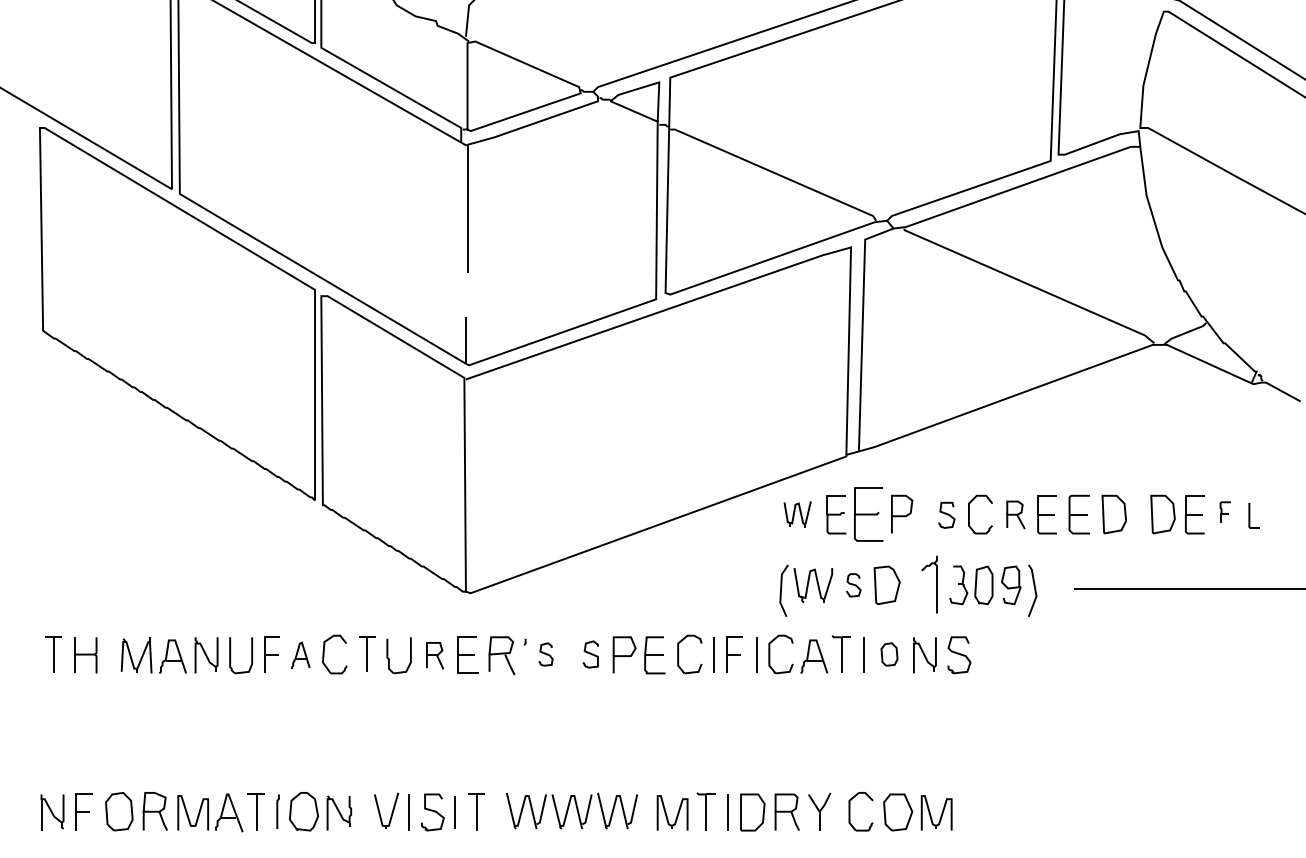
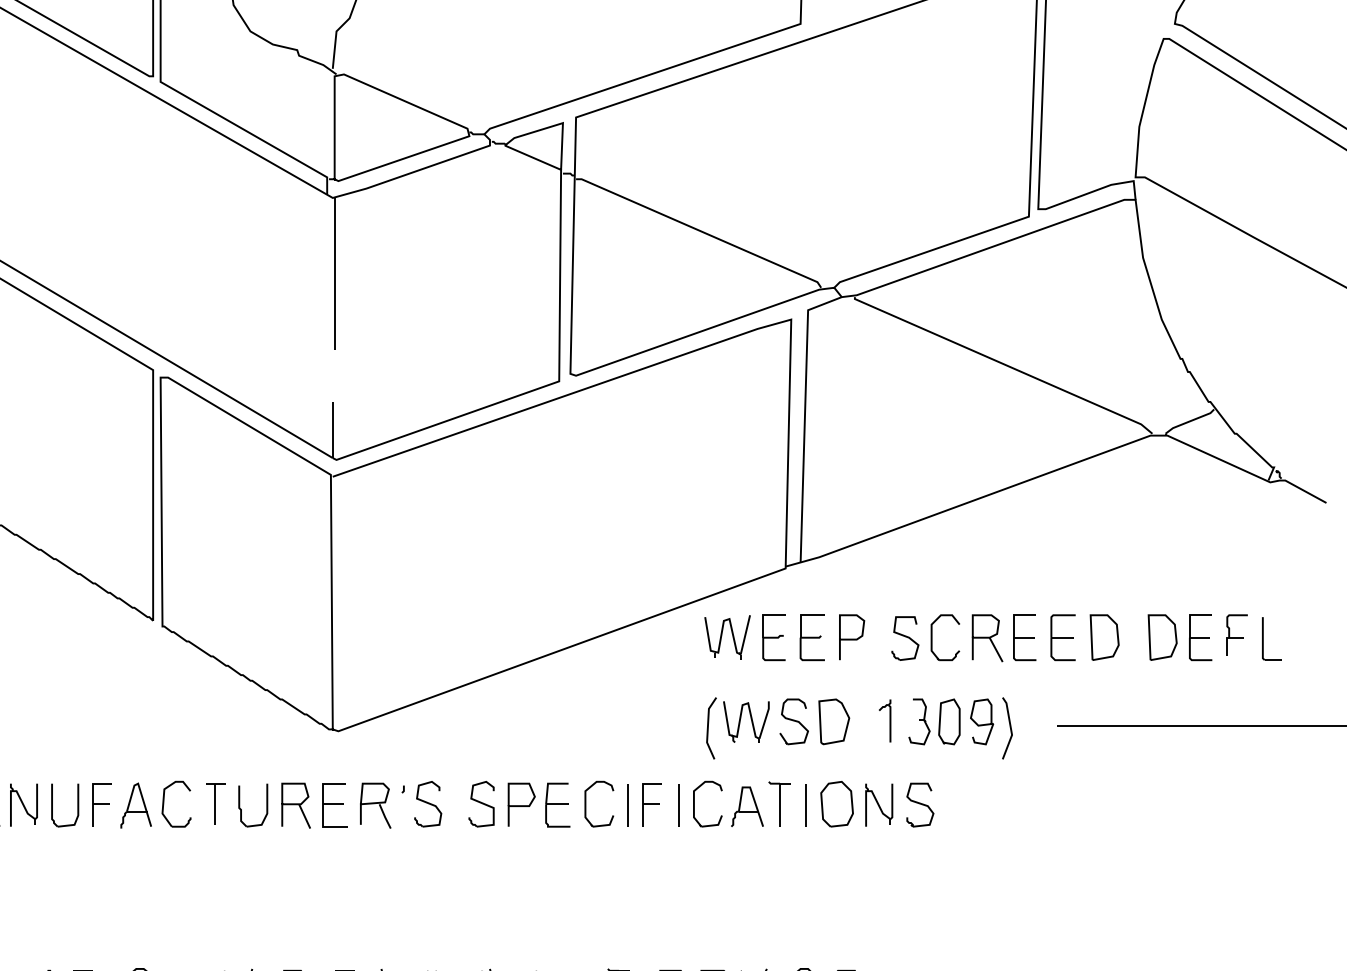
part: (1225, 511) -> (1237, 633), size x1.67
part: (797, 514) -> (727, 637), size x1.43
part: (868, 514) -> (812, 637), size x0.71
part: (1015, 514) -> (987, 637), size x1.43
part: (946, 515) -> (904, 638), size x1.43
part: (1254, 515) -> (1271, 638), size x1.43
part: (929, 584) -> (884, 720), size x0.62
part: (853, 585) -> (794, 722), size x1.67
part: (545, 654) -> (427, 804), size x1.67
part: (590, 654) -> (481, 804), size x1.43
part: (889, 654) -> (837, 804), size x1.67
part: (300, 655) -> (135, 805), size x1.43
part: (434, 655) -> (295, 805), size x1.43

